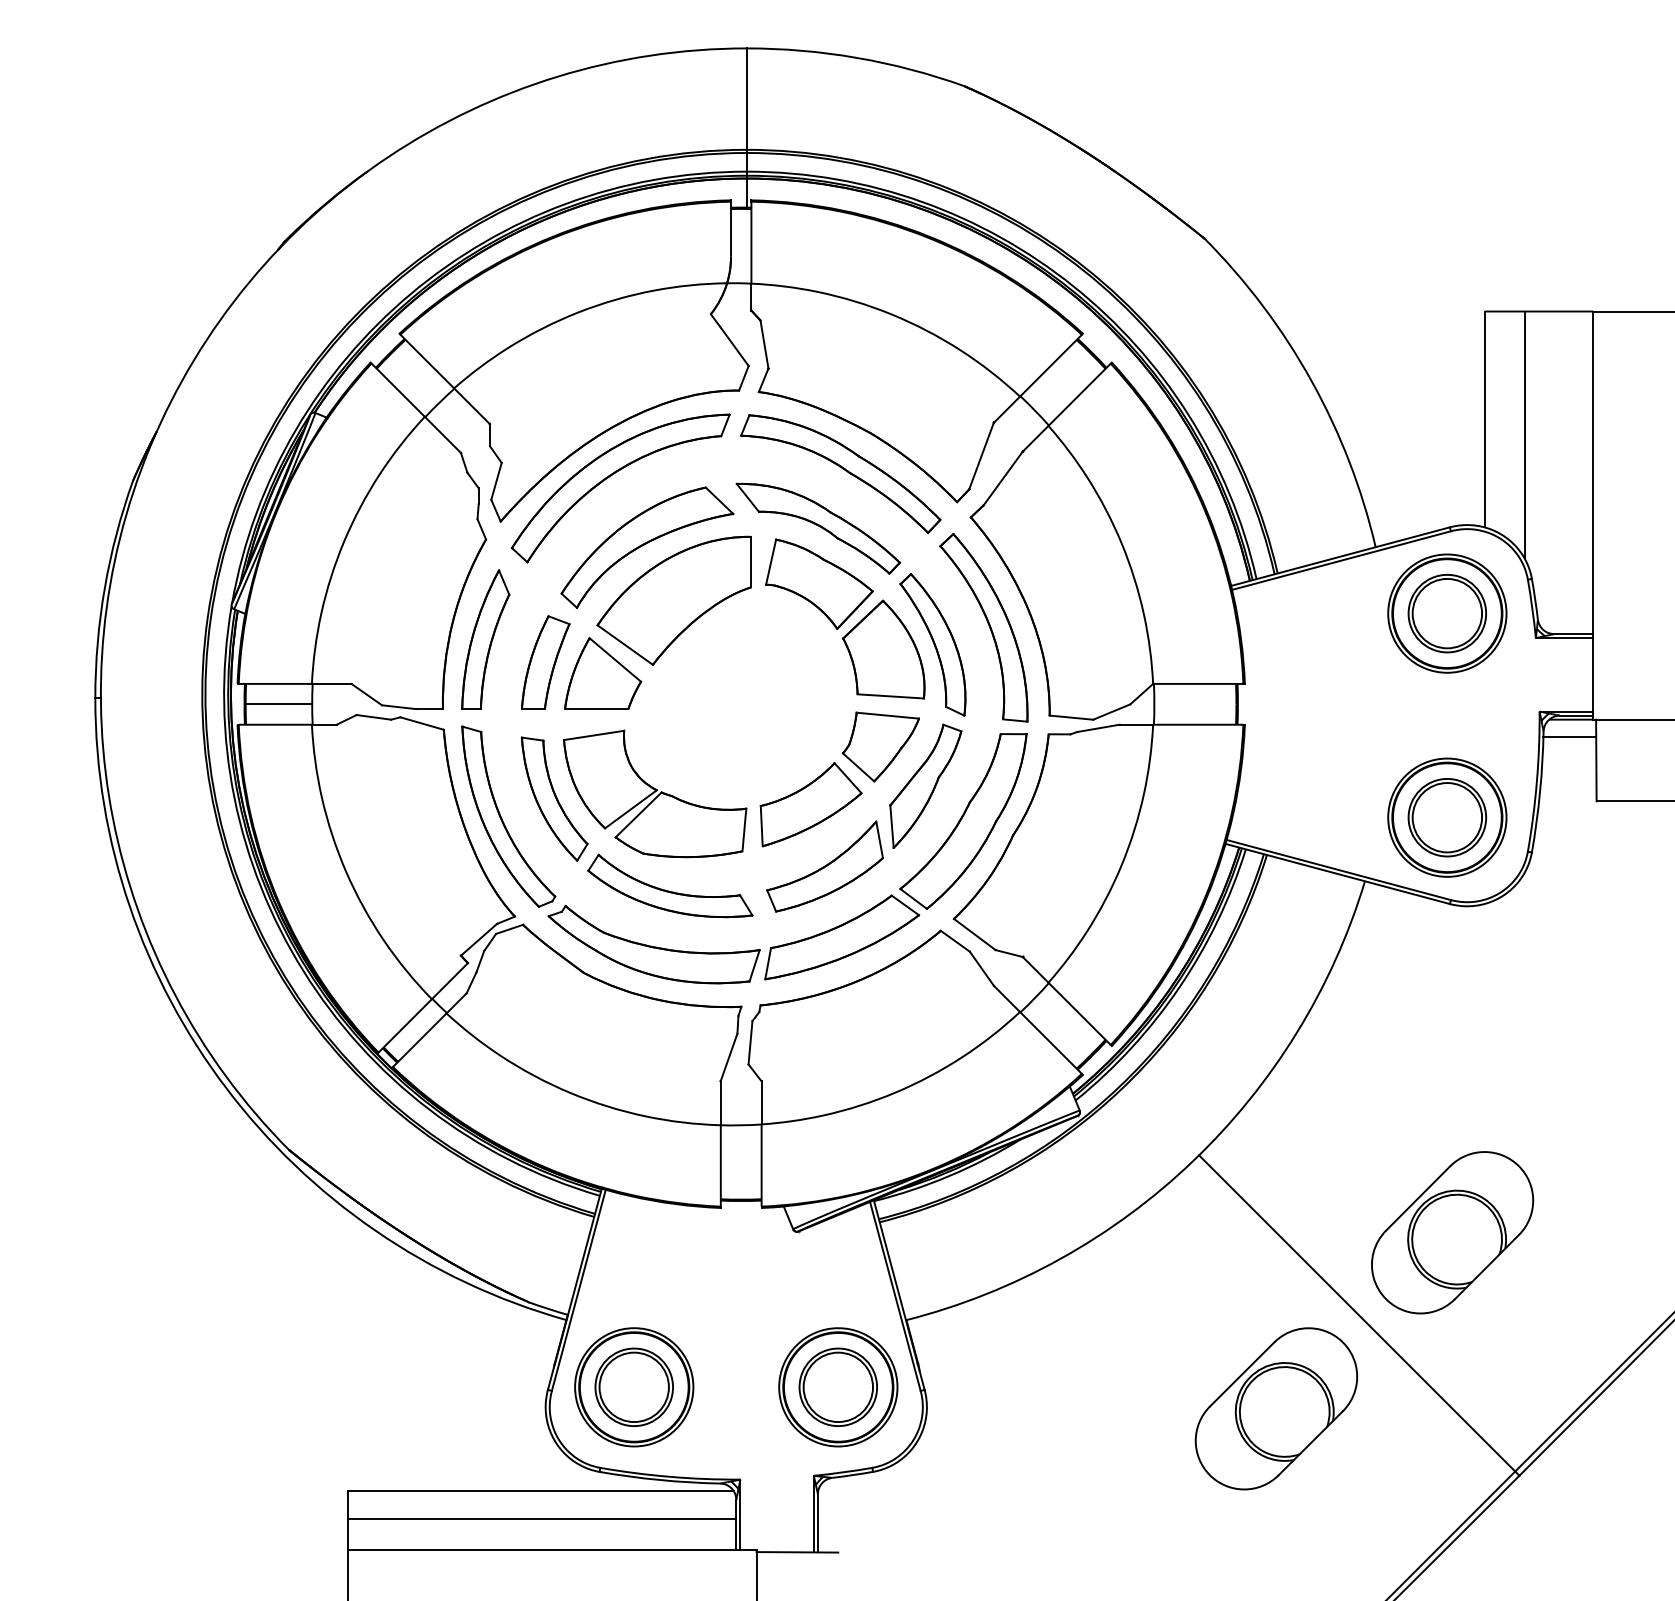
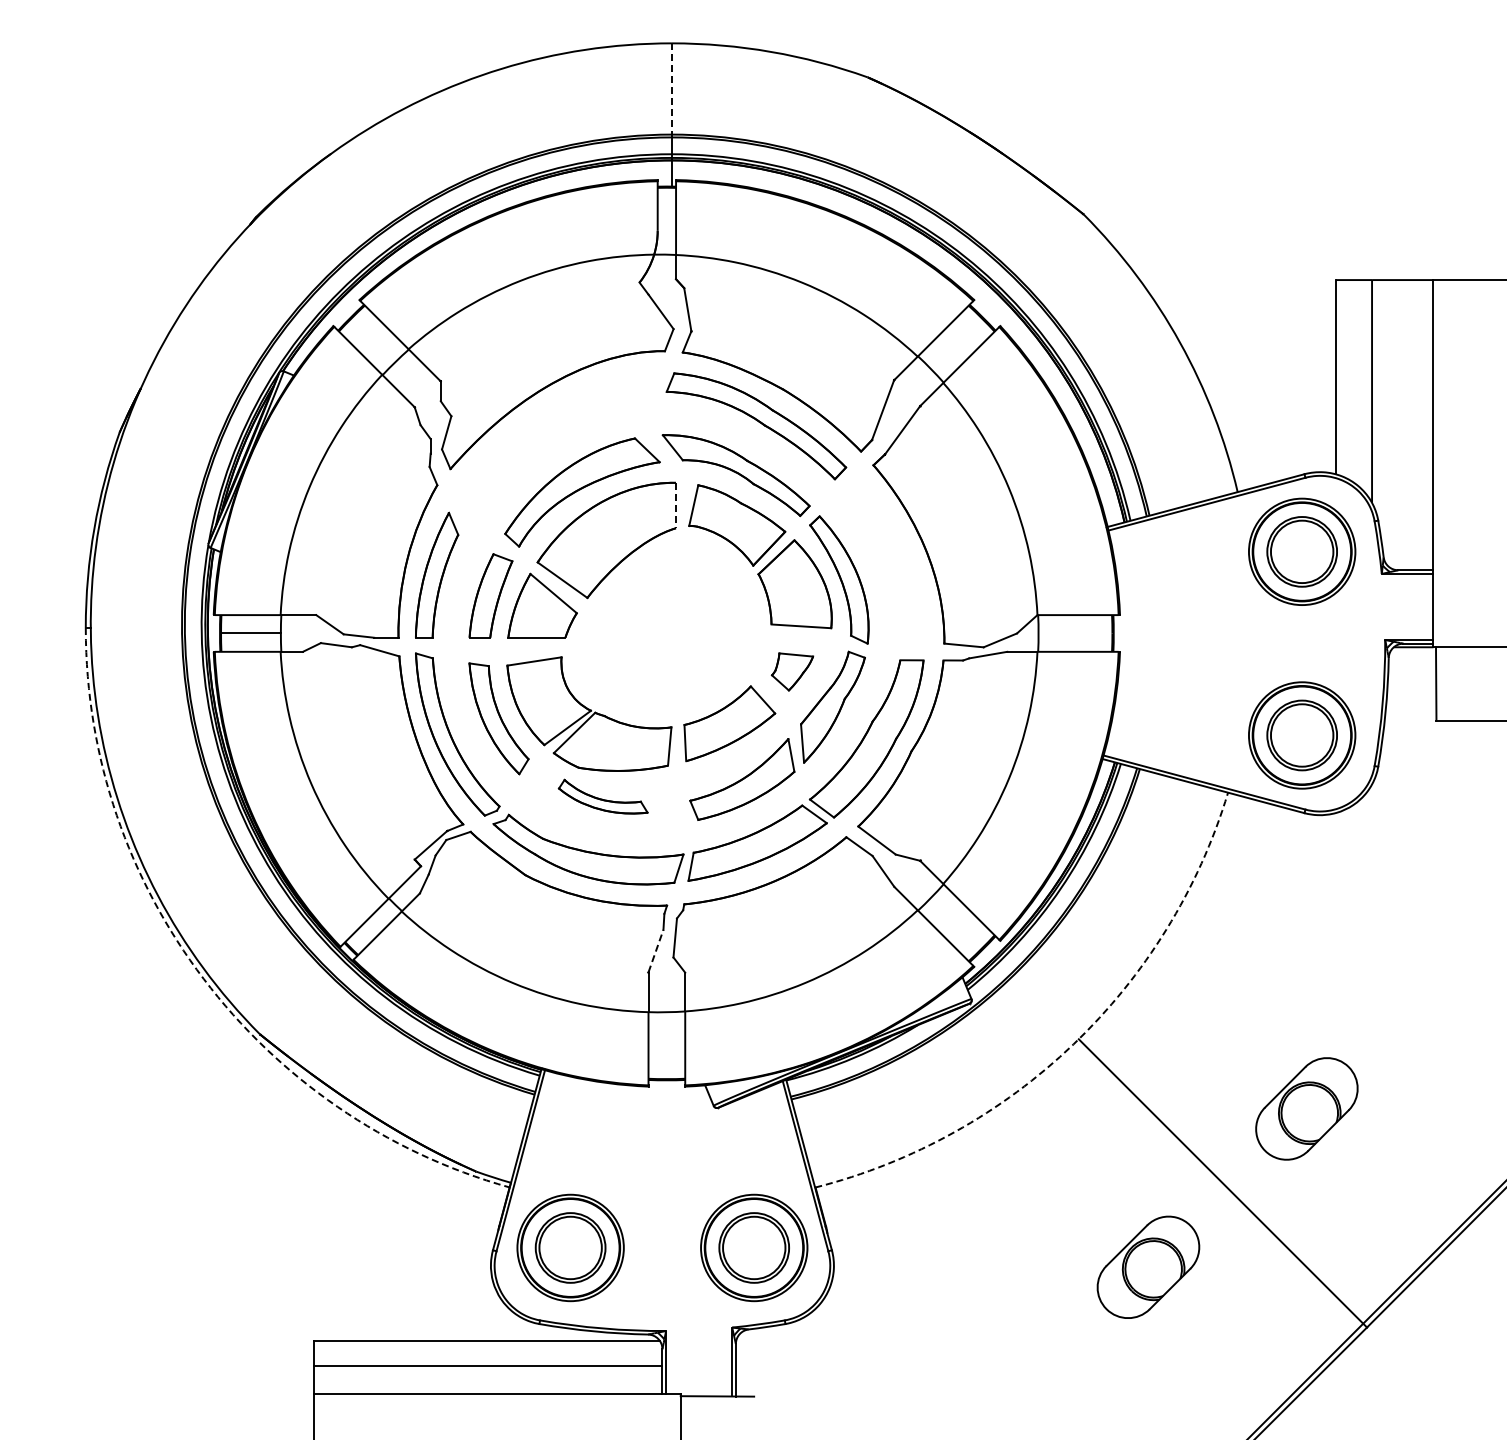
line: (746, 98) -> (671, 88), solid -> dashed
part: (611, 476) -> (550, 428), removed
line: (750, 562) -> (675, 505), solid -> dashed
part: (984, 627) -> (885, 564), removed
line: (1569, 737) -> (1412, 663), removed
part: (880, 746) -> (792, 671), size x0.6
part: (670, 885) -> (603, 796), size x0.6
line: (728, 1057) -> (655, 951), solid -> dashed
arc: (226, 1087) -> (203, 978), solid -> dashed
arc: (1193, 1161) -> (1073, 1044), solid -> dashed
part: (1452, 1232) -> (1306, 1108), size x0.7
part: (1276, 1409) -> (1148, 1267), size x0.7

